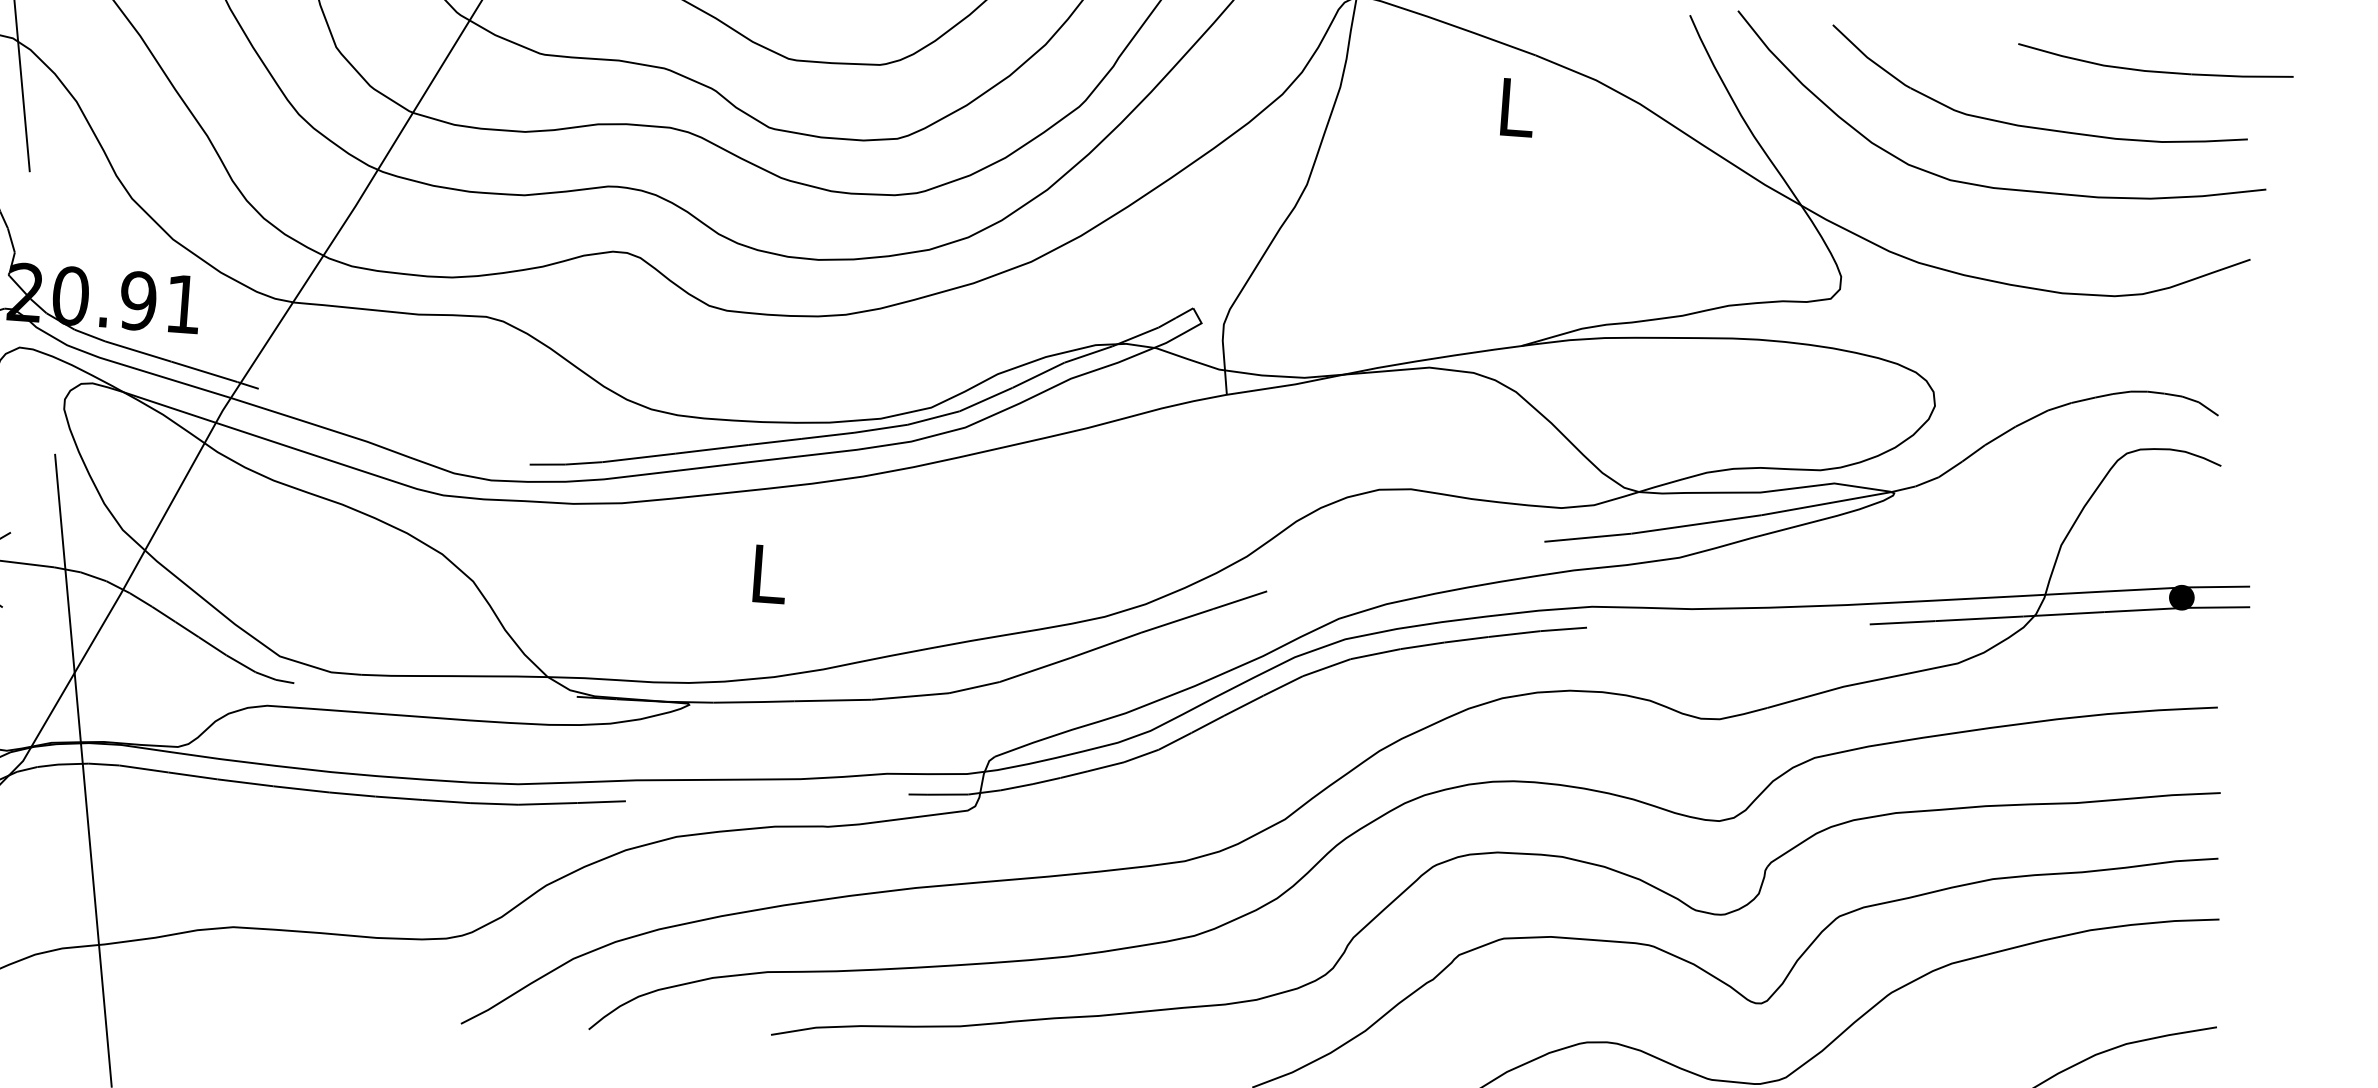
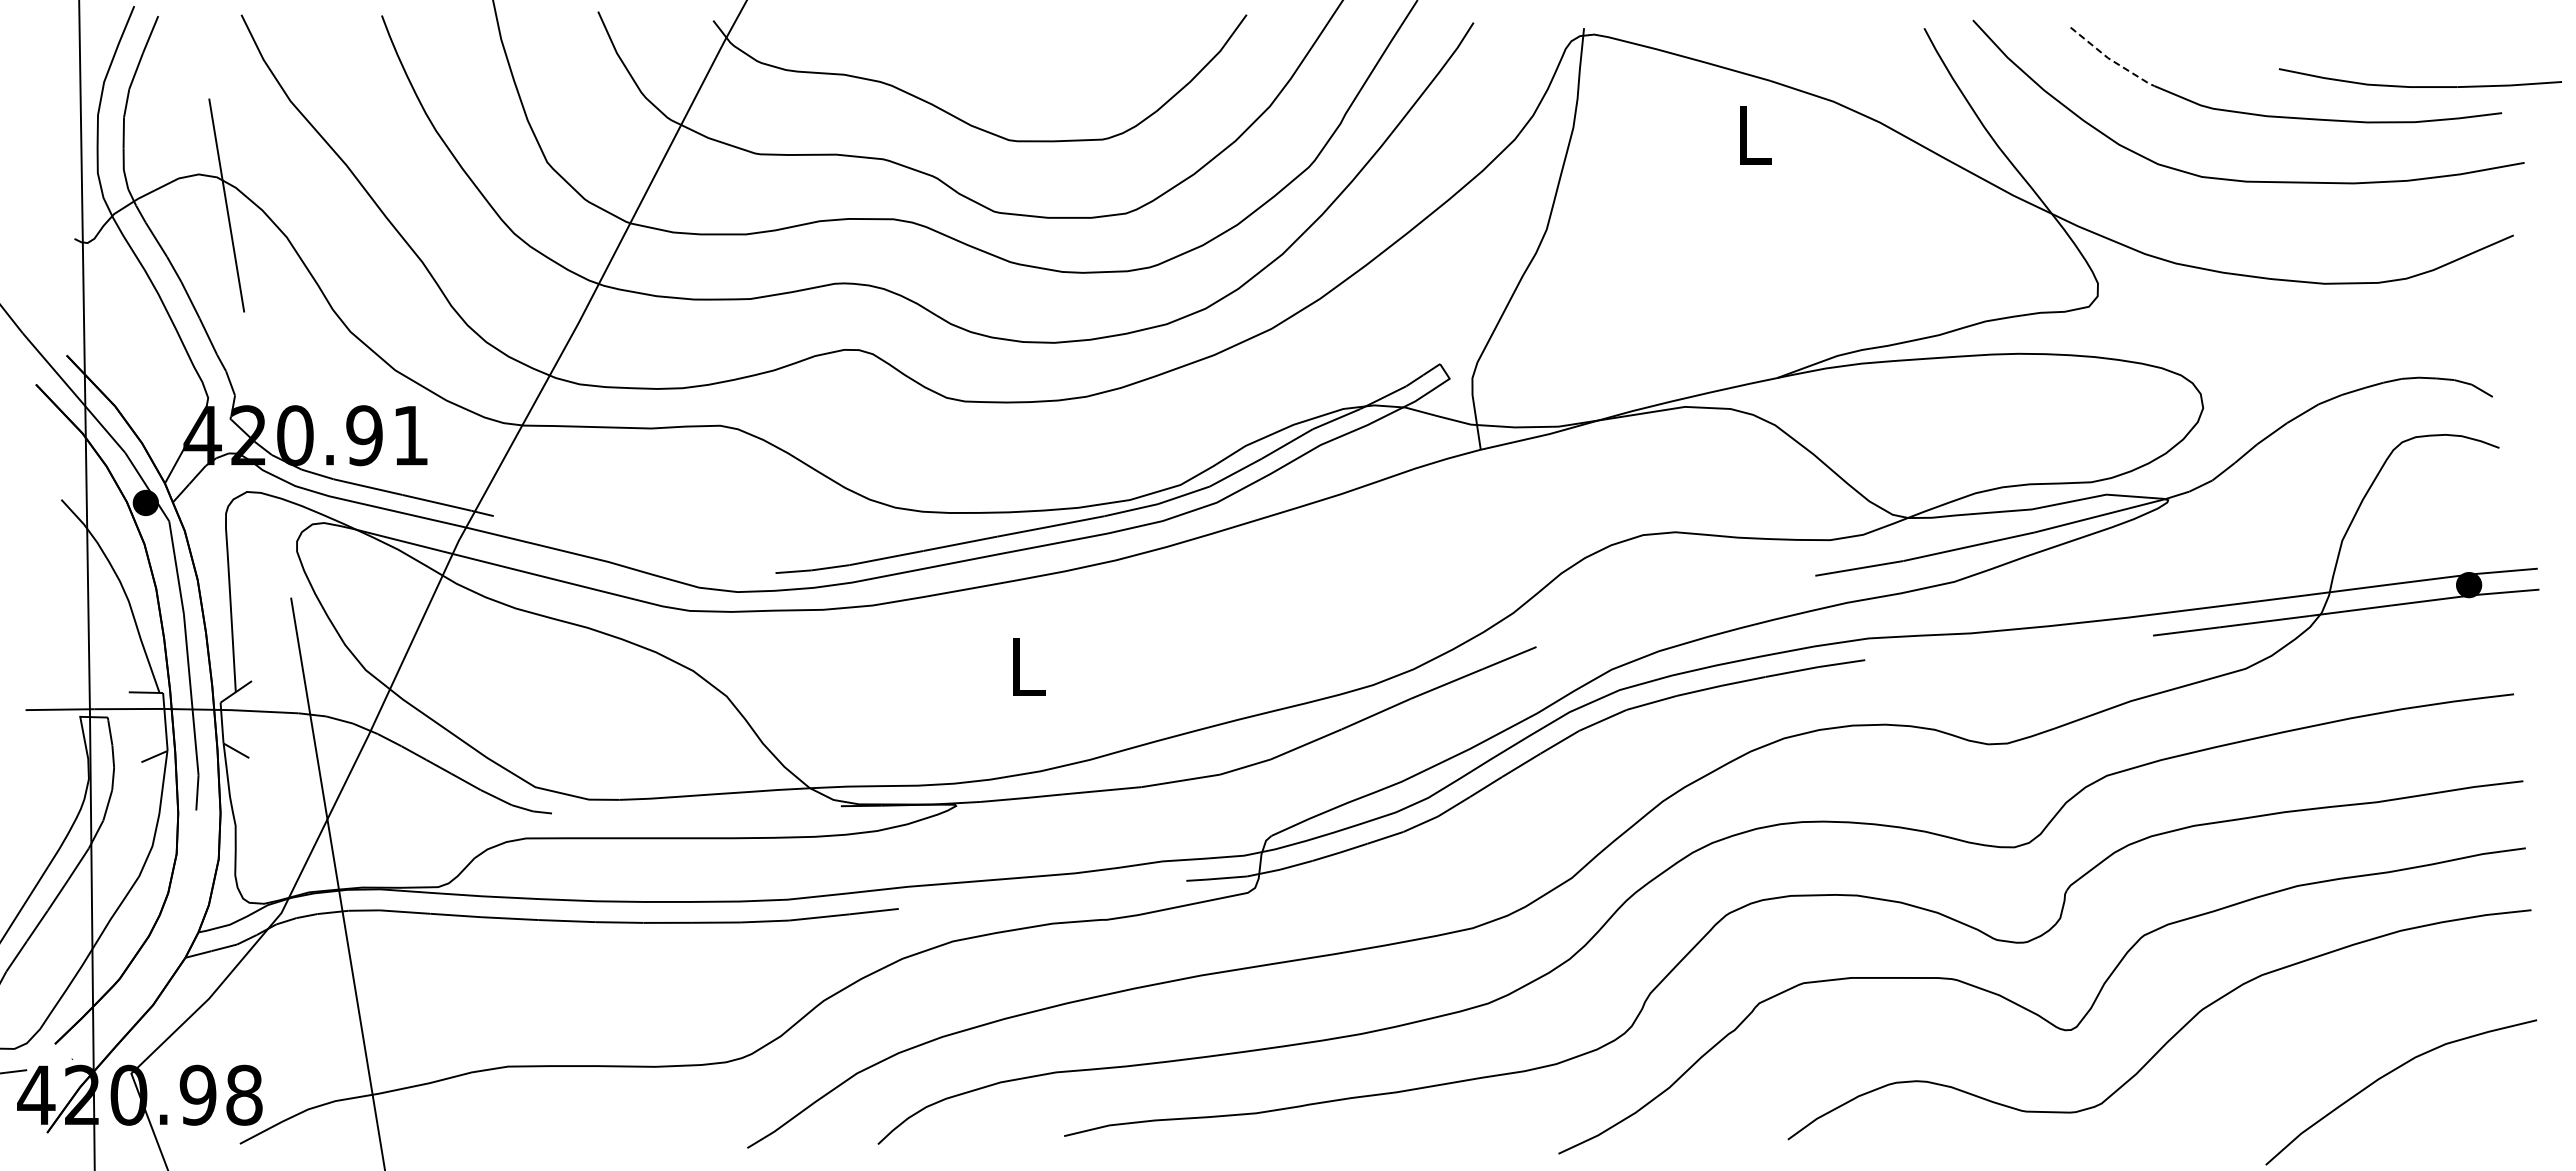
line: (1870, 60) -> (2111, 60), solid -> dashed
part: (2154, 71) -> (2419, 86), moved

